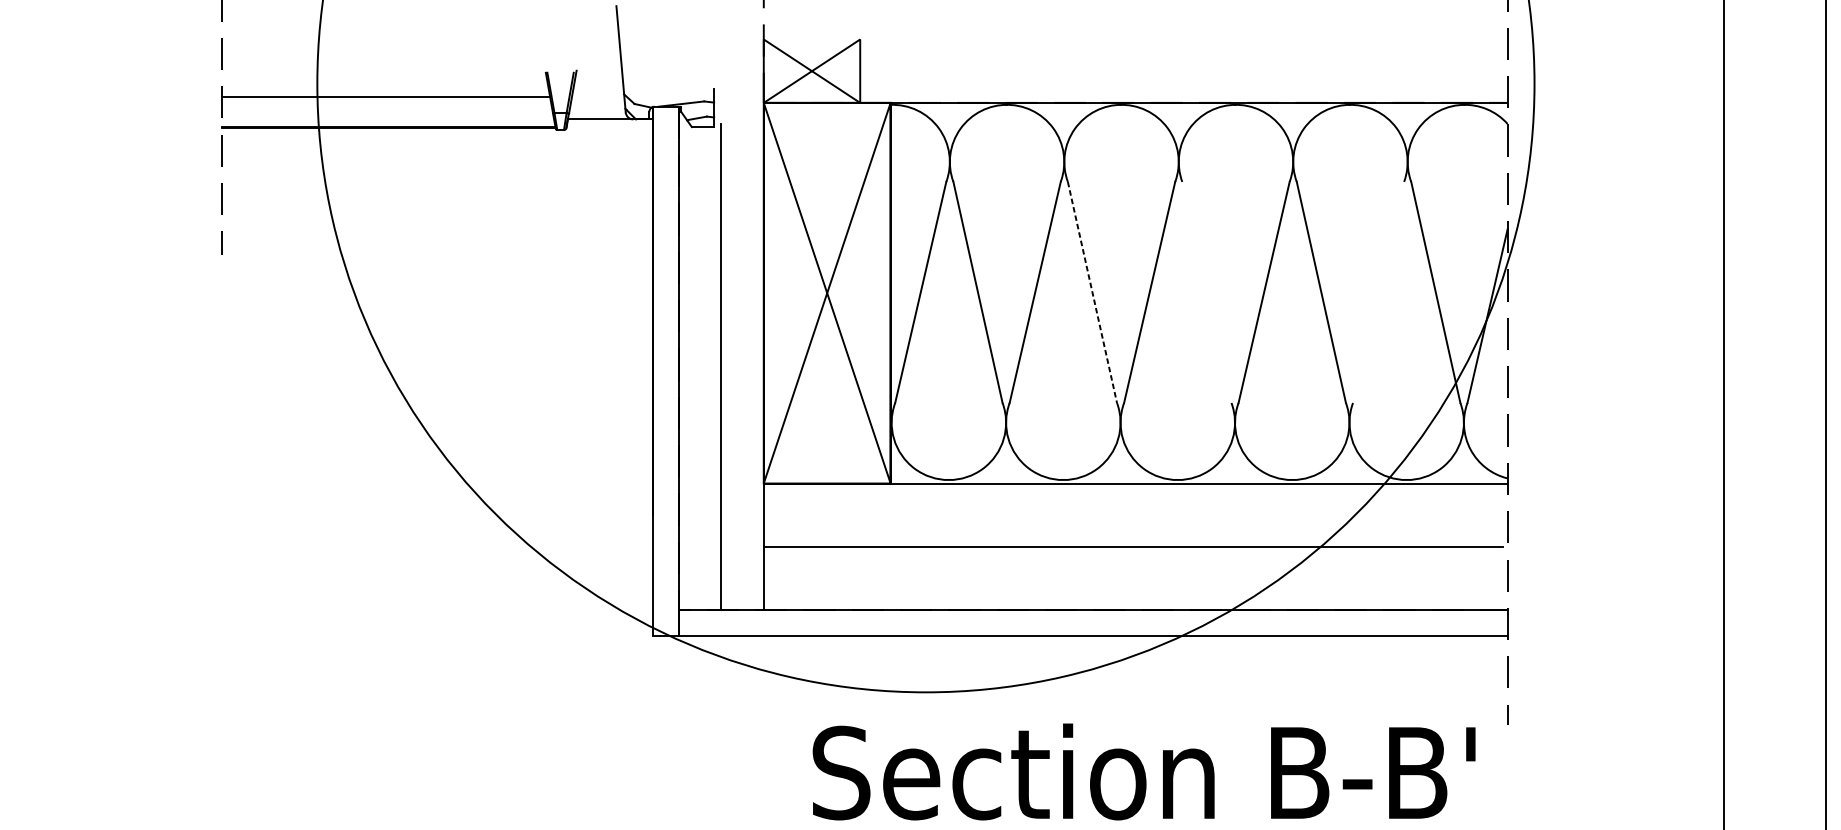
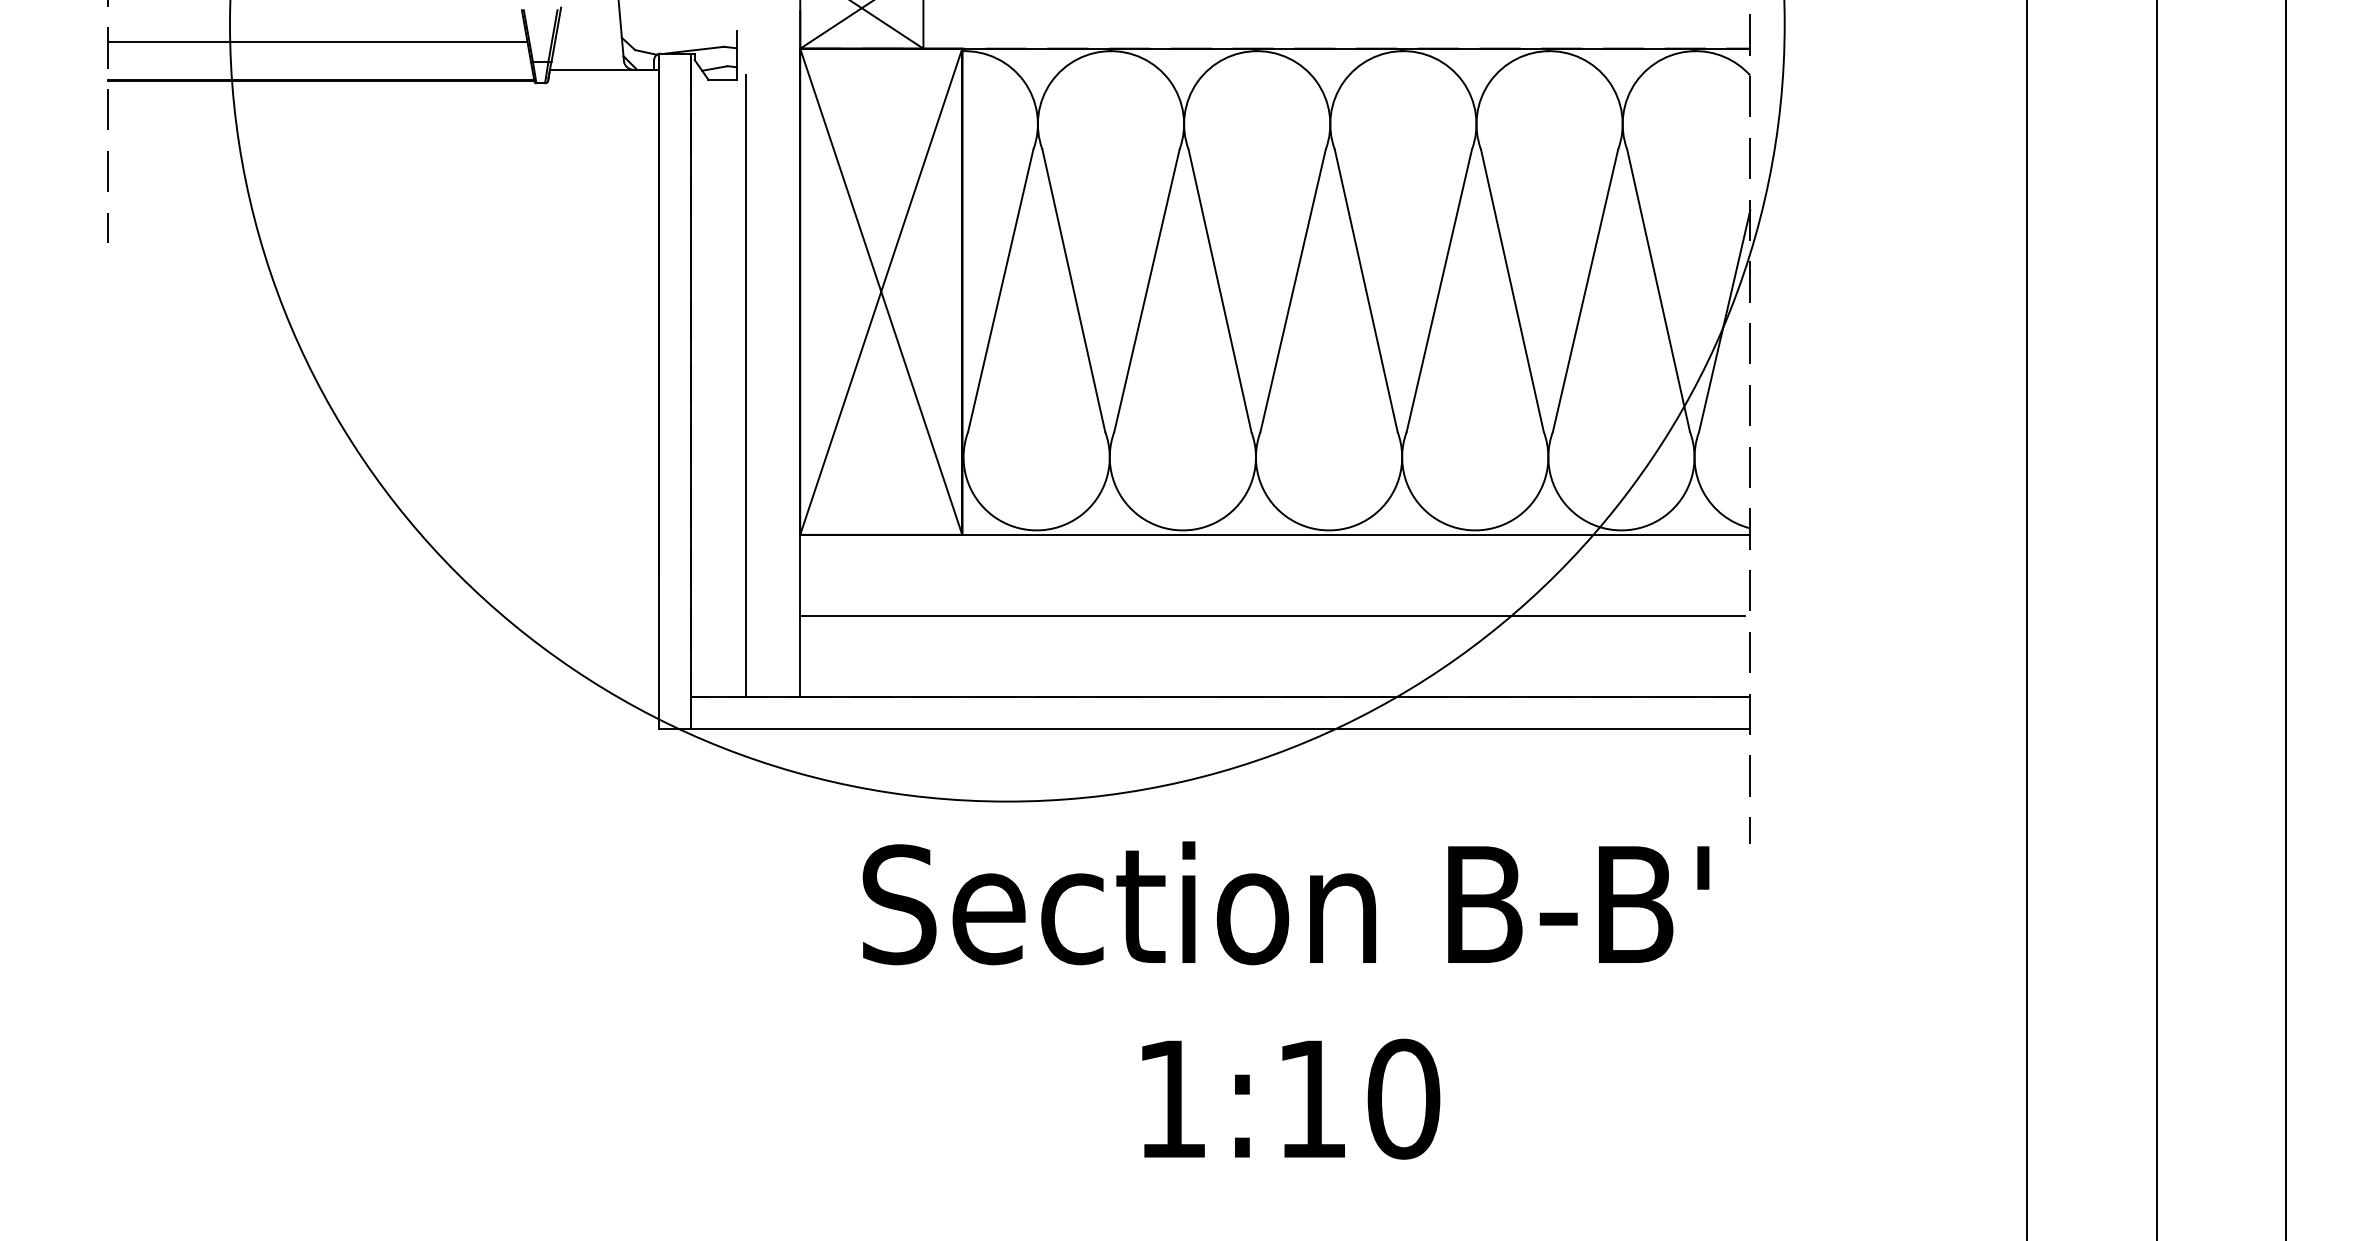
line: (1092, 292) -> (1220, 290), dashed -> solid
line: (1206, 292) -> (1365, 290), added
line: (1378, 292) -> (1585, 290), added

